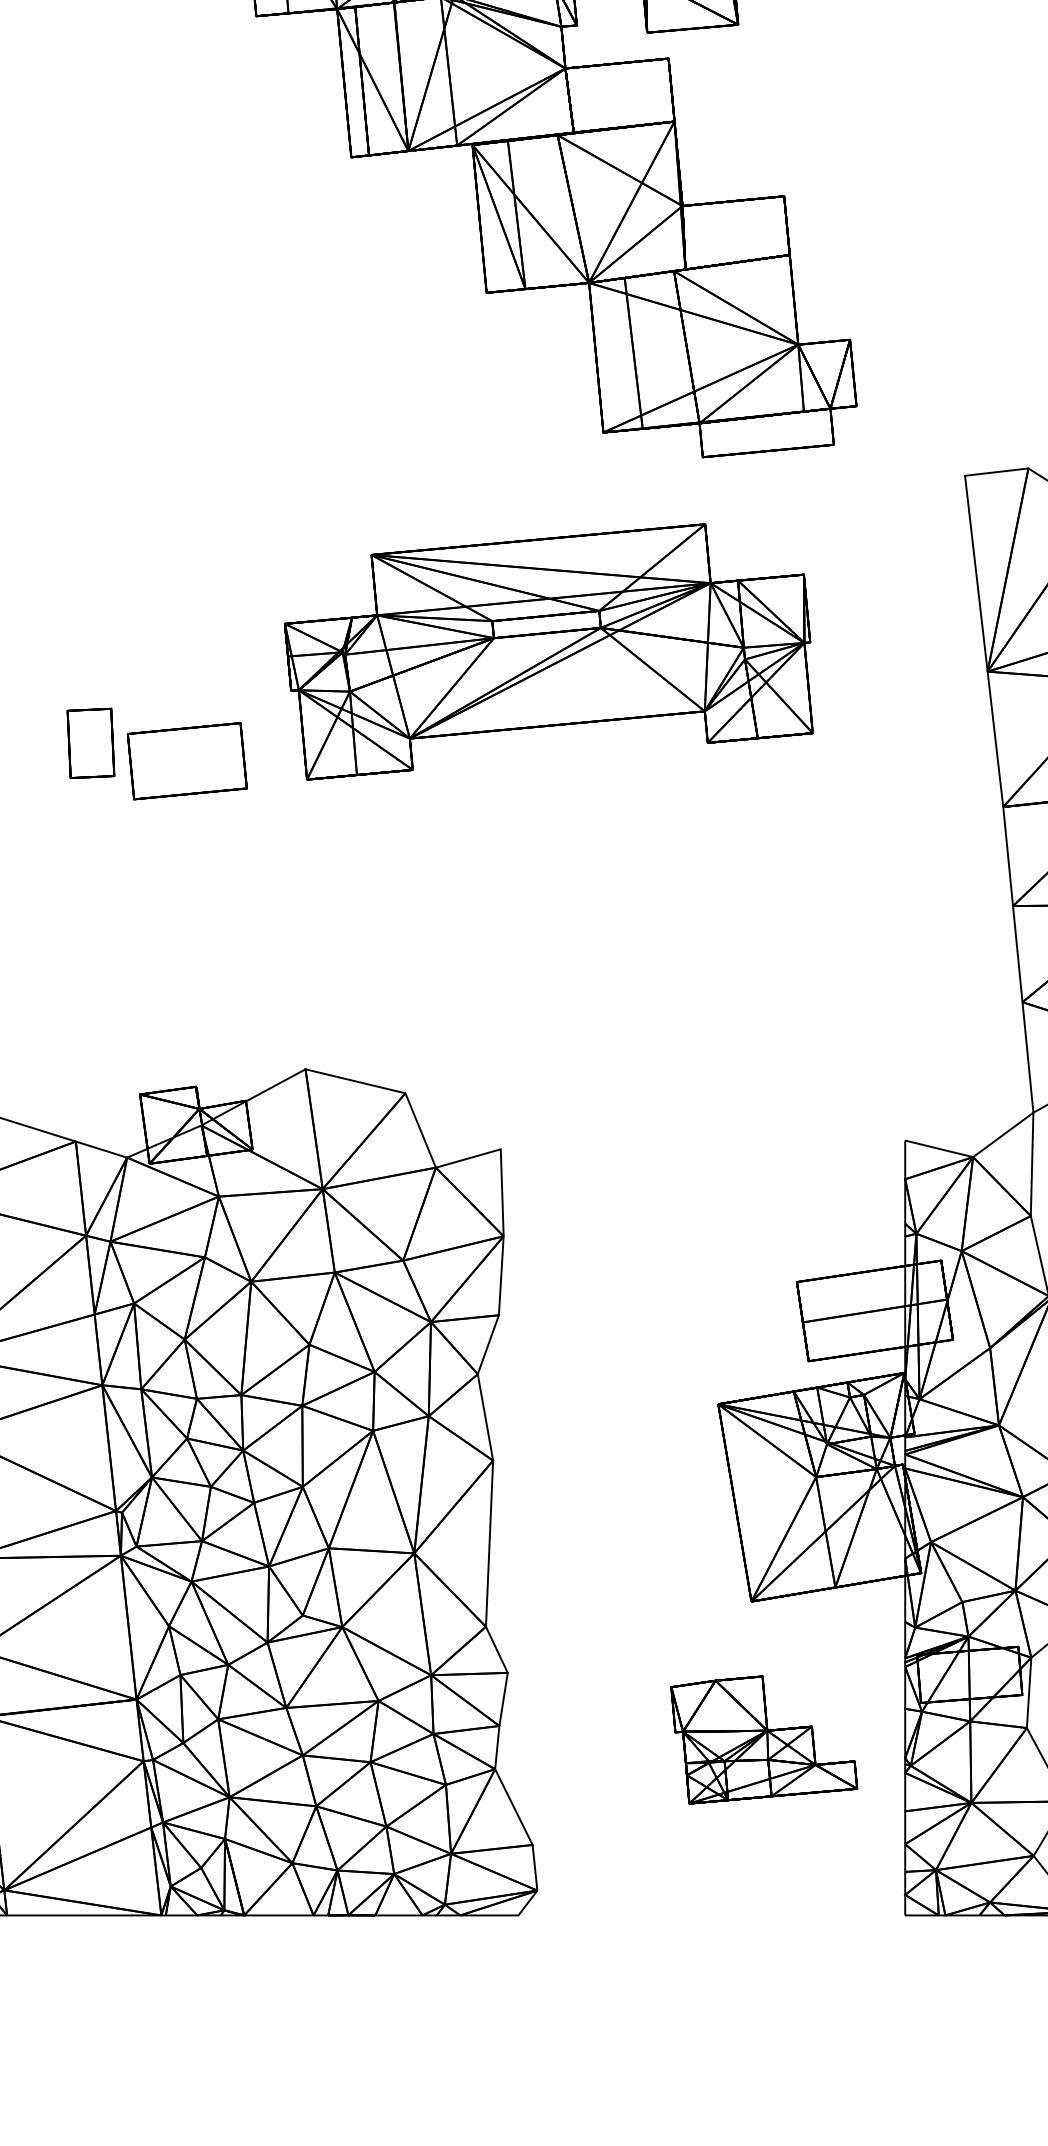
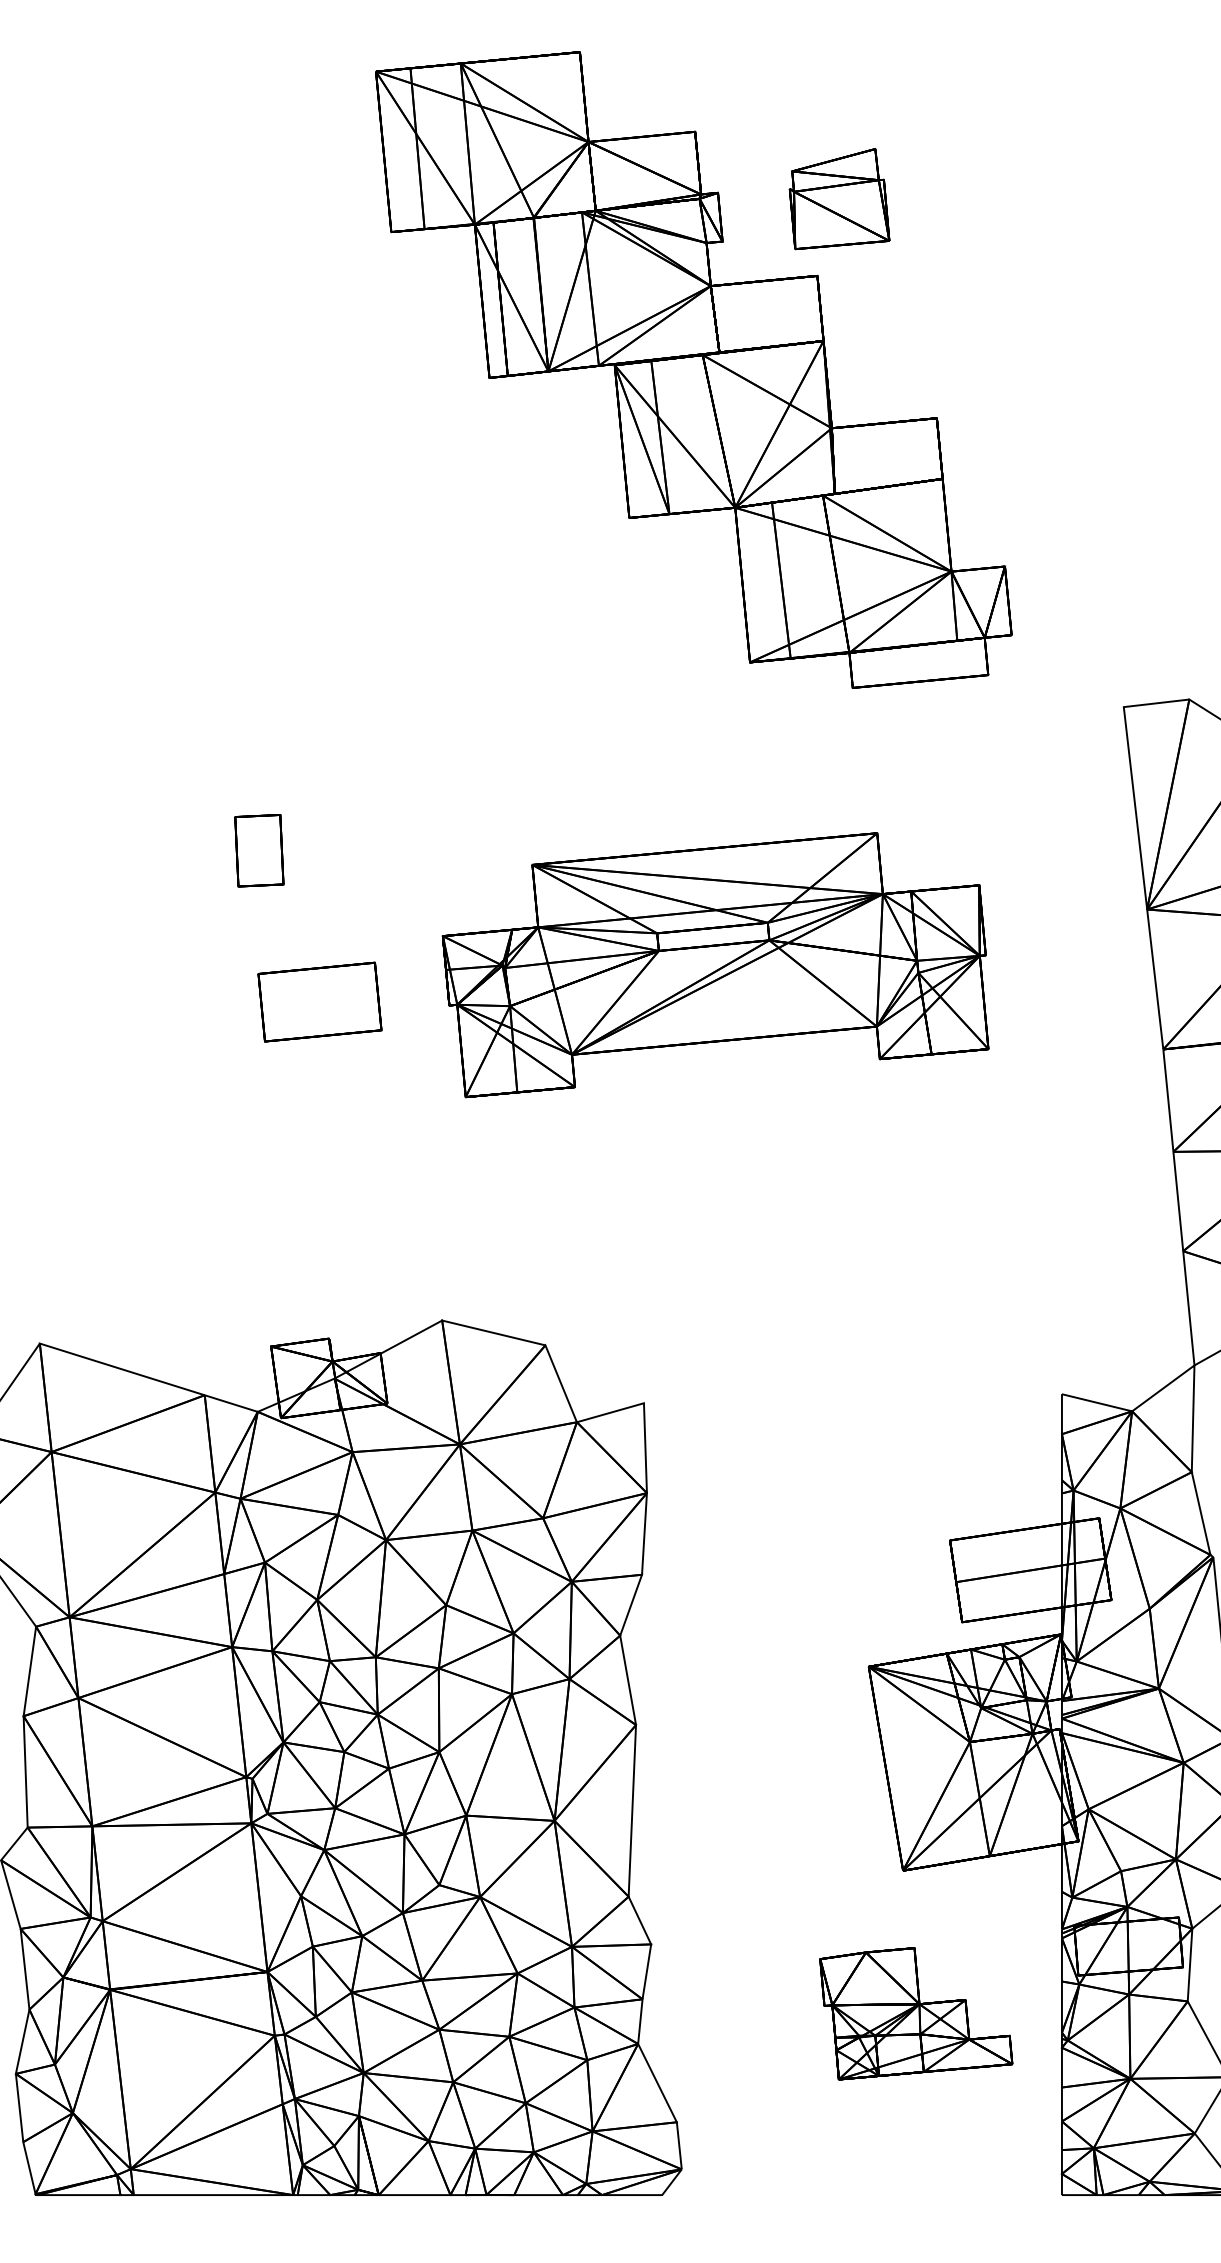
part: (548, 652) -> (715, 965), moved
part: (91, 743) -> (259, 850), moved

